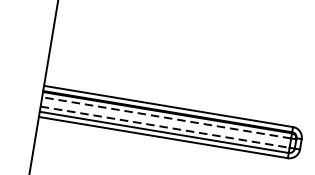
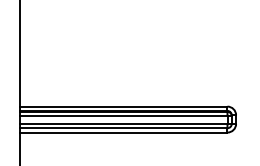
line: (166, 118) -> (123, 116), dashed -> solid
line: (164, 126) -> (123, 123), dashed -> solid

